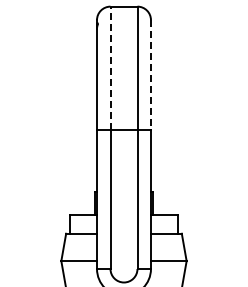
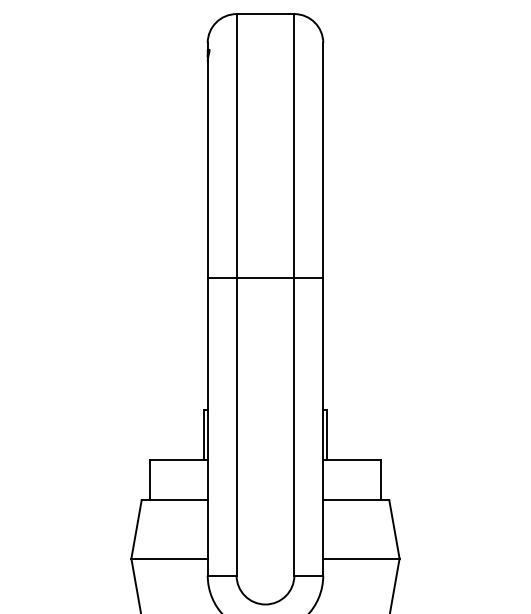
line: (110, 68) -> (236, 146), dashed -> solid
line: (150, 75) -> (322, 161), dashed -> solid

